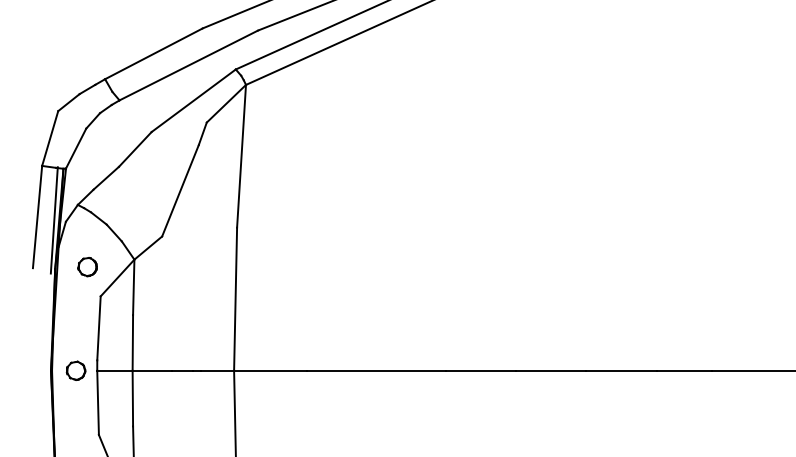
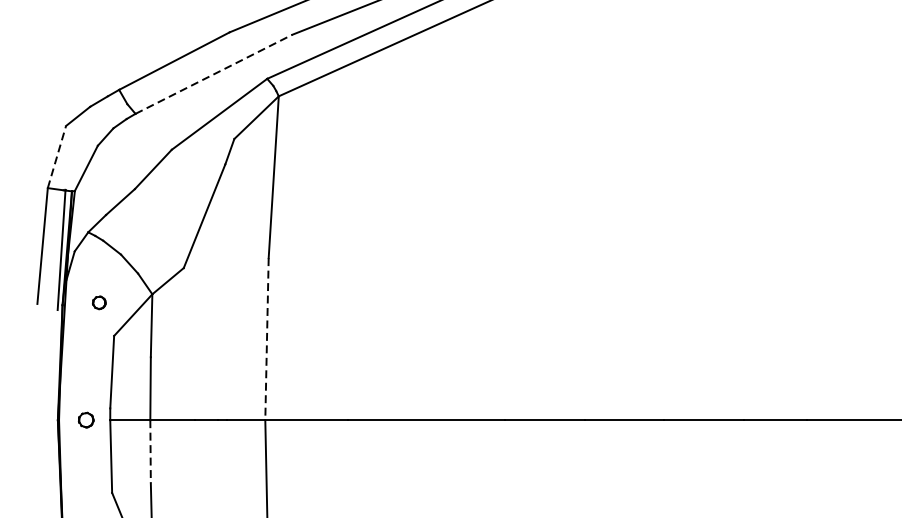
line: (188, 65) -> (213, 74), solid -> dashed
line: (50, 138) -> (57, 157), solid -> dashed
part: (87, 267) -> (99, 303), size x0.6
line: (235, 299) -> (266, 339), solid -> dashed
part: (75, 370) -> (85, 419), size x0.7
line: (132, 398) -> (150, 451), solid -> dashed

